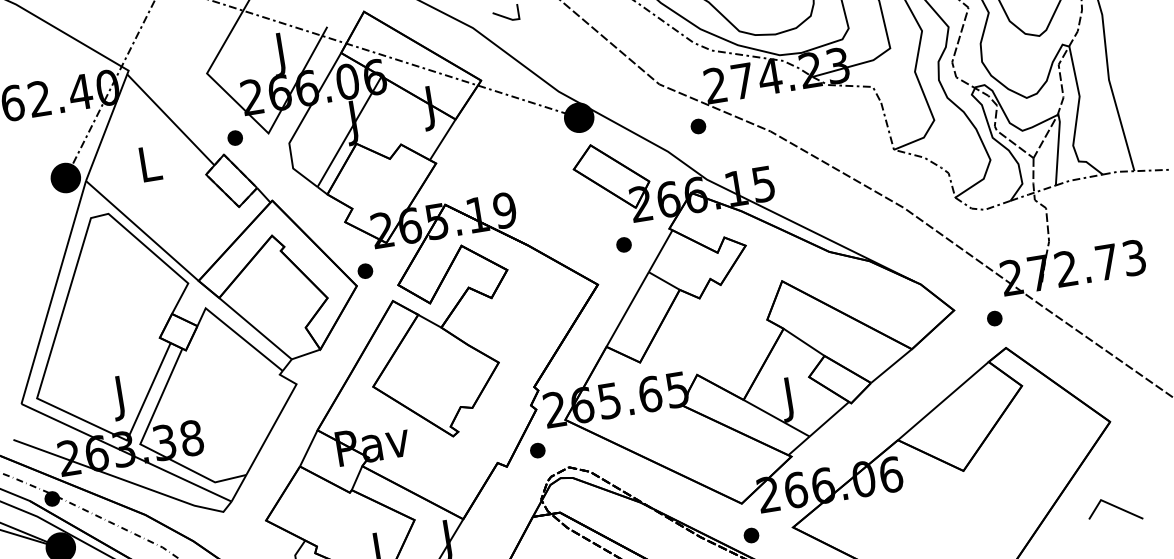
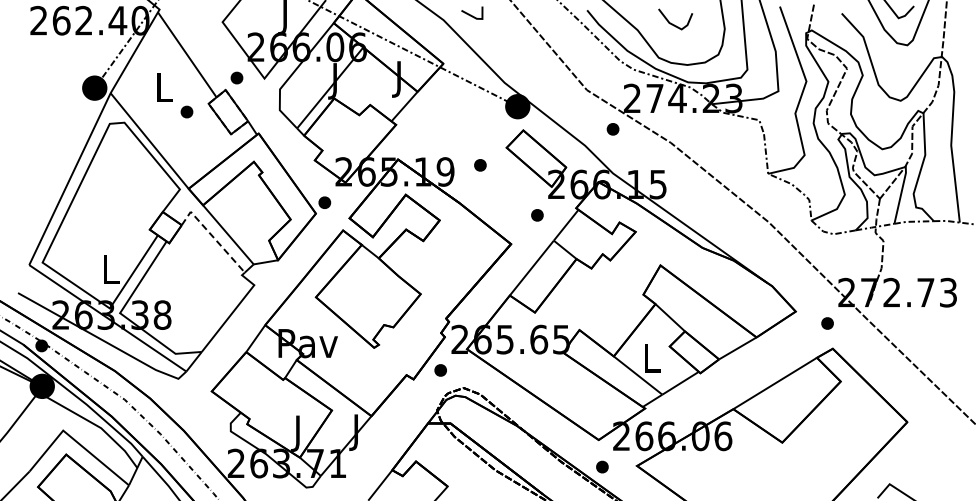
part: (180, 188) -> (186, 111), added
part: (545, 195) -> (480, 165), added
line: (235, 332) -> (211, 235), solid -> dashed
text: (122, 398) -> (111, 273), J -> L
text: (791, 398) -> (652, 361), J -> L

